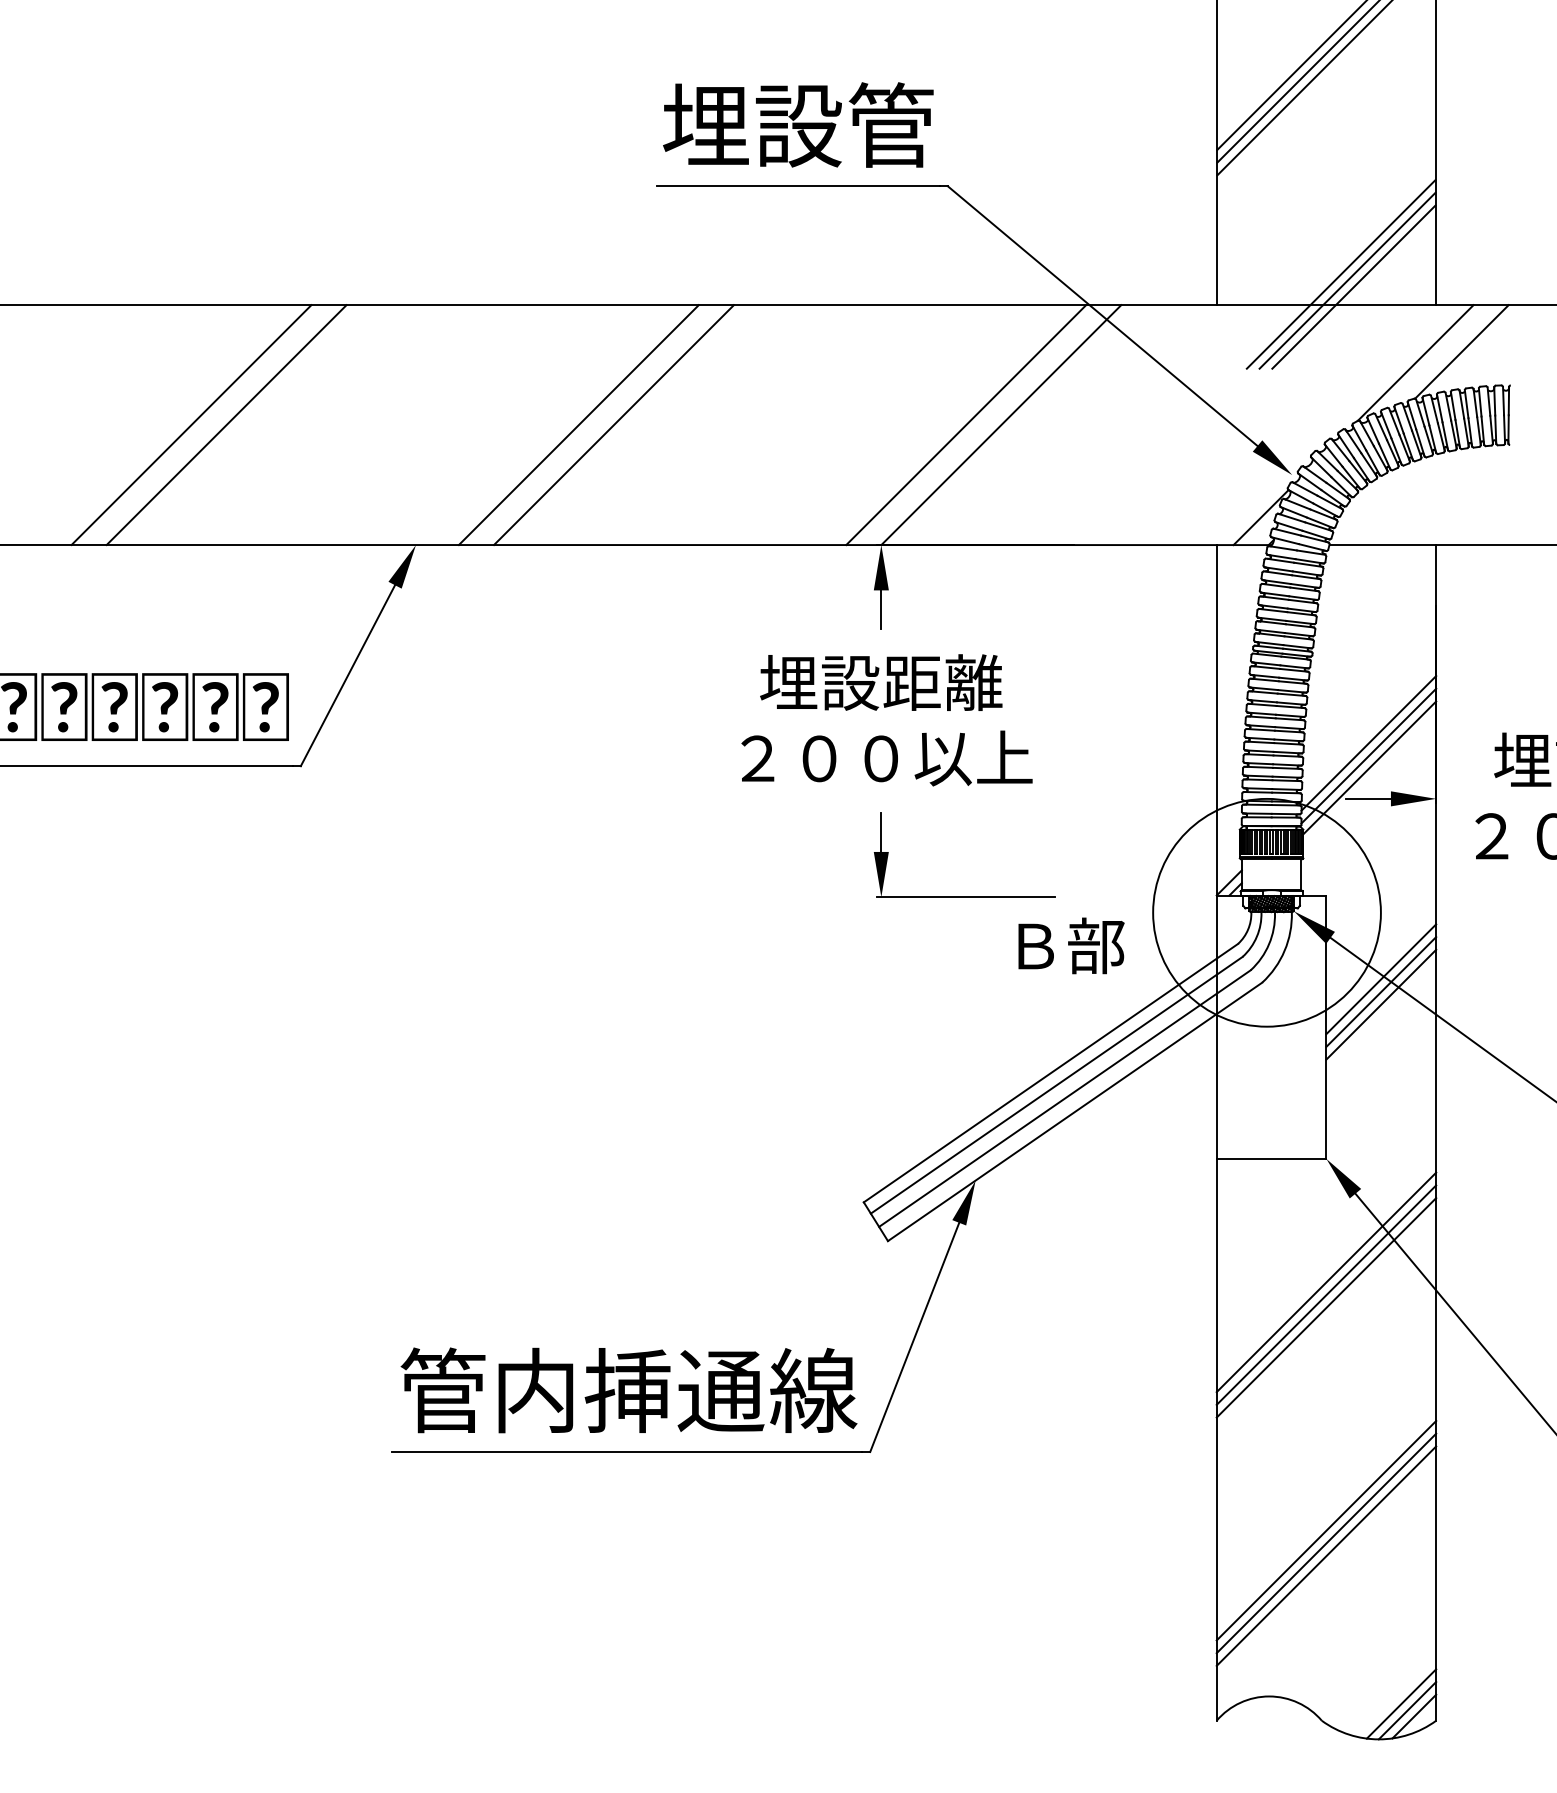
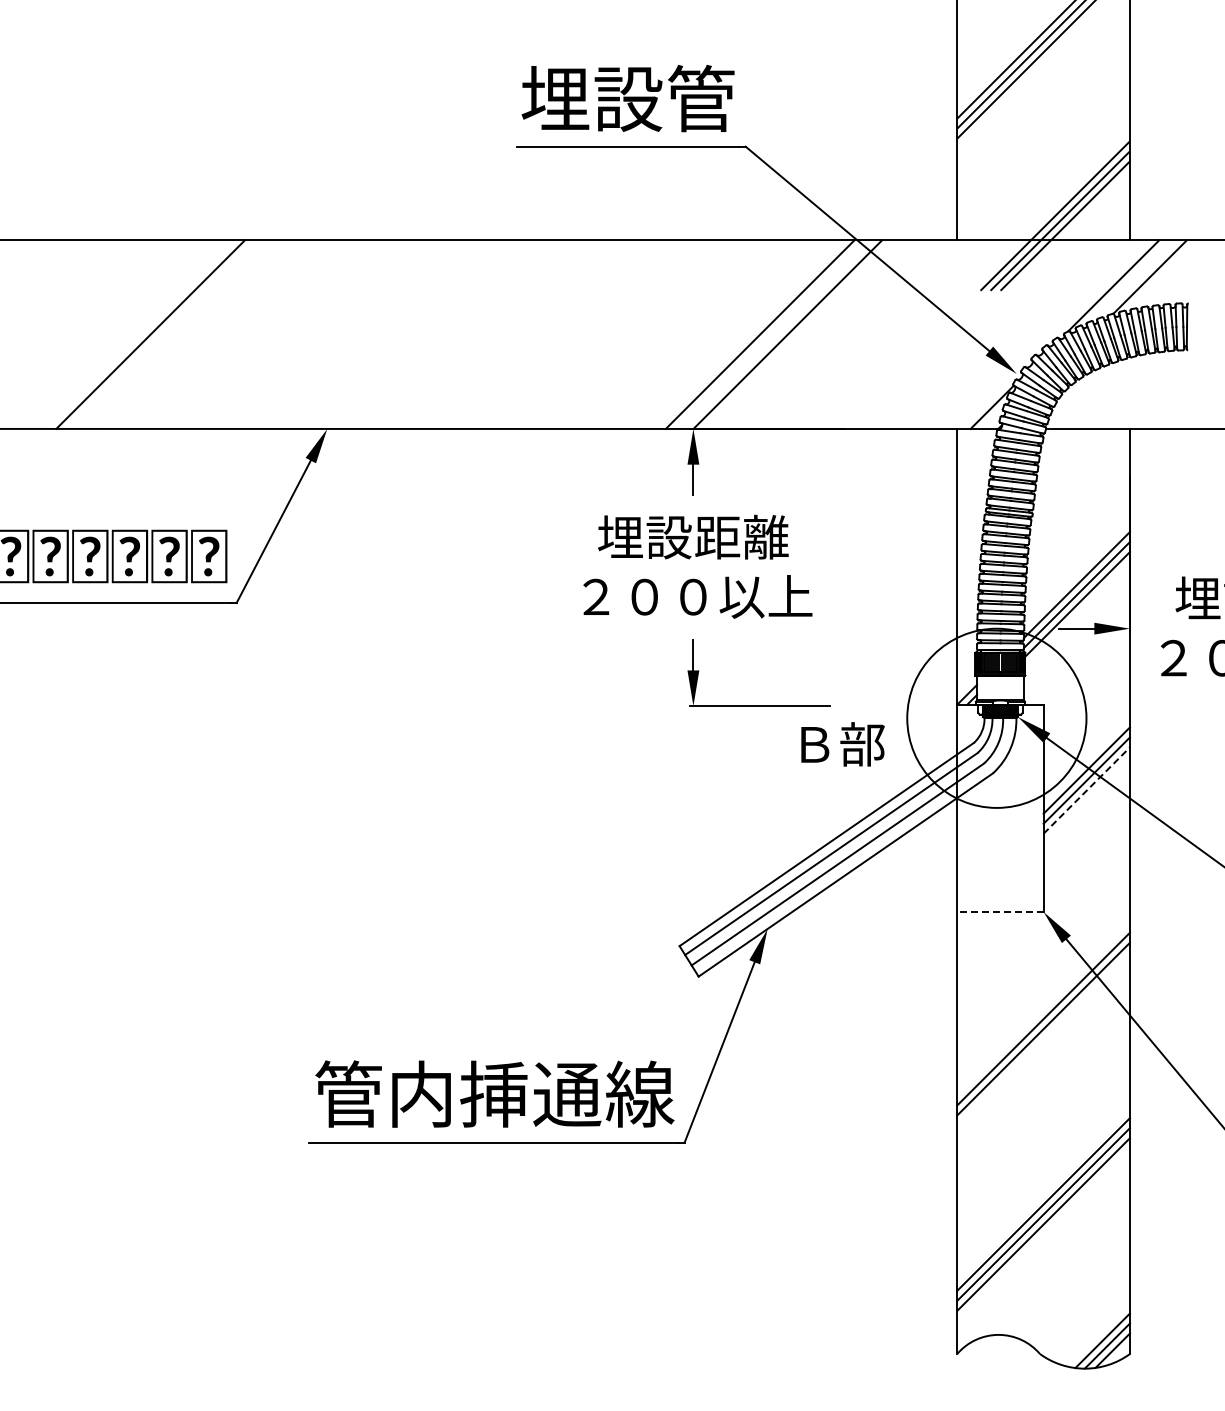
line: (225, 424) -> (177, 334), removed
line: (578, 424) -> (455, 334), removed
line: (613, 424) -> (482, 334), removed
line: (1382, 1004) -> (1087, 790), solid -> dashed
line: (1270, 1158) -> (999, 911), solid -> dashed
line: (1326, 1281) -> (1043, 1008), removed

